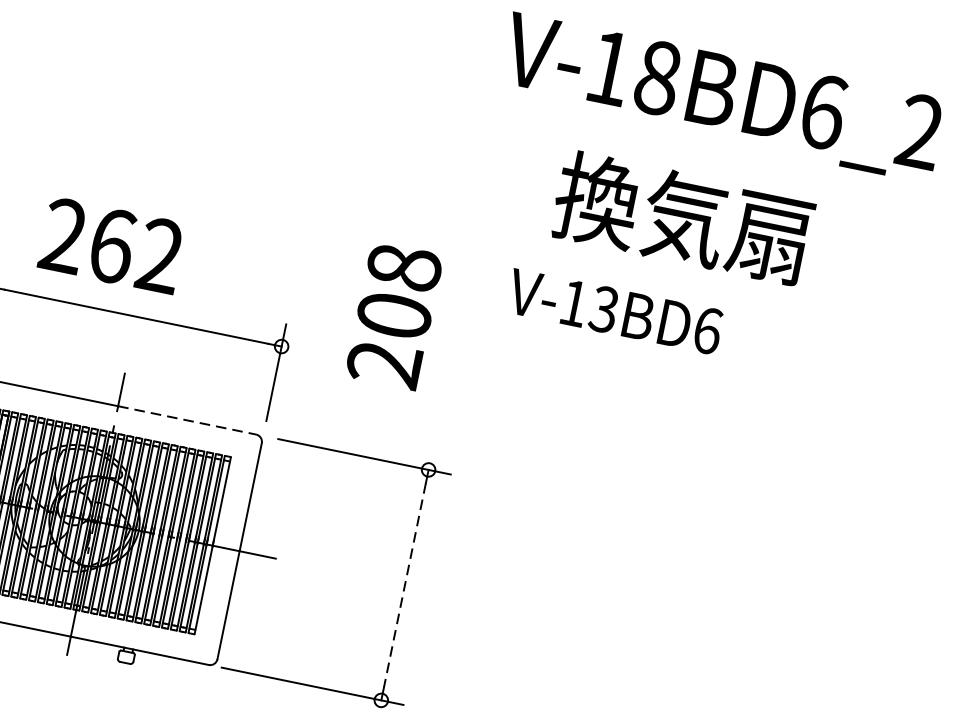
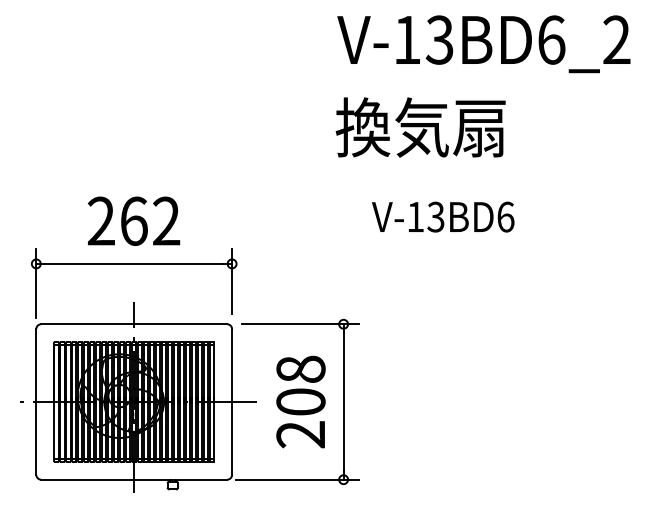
text: (657, 76) -> (439, 39), V-18BD6_2 -> V-13BD6_2
text: (682, 218) -> (420, 127), moved
text: (113, 244) -> (134, 220), moved
text: (615, 310) -> (443, 216), moved
text: (393, 314) -> (300, 401), moved
line: (186, 420) -> (180, 324), dashed -> solid
line: (404, 584) -> (343, 401), dashed -> solid

